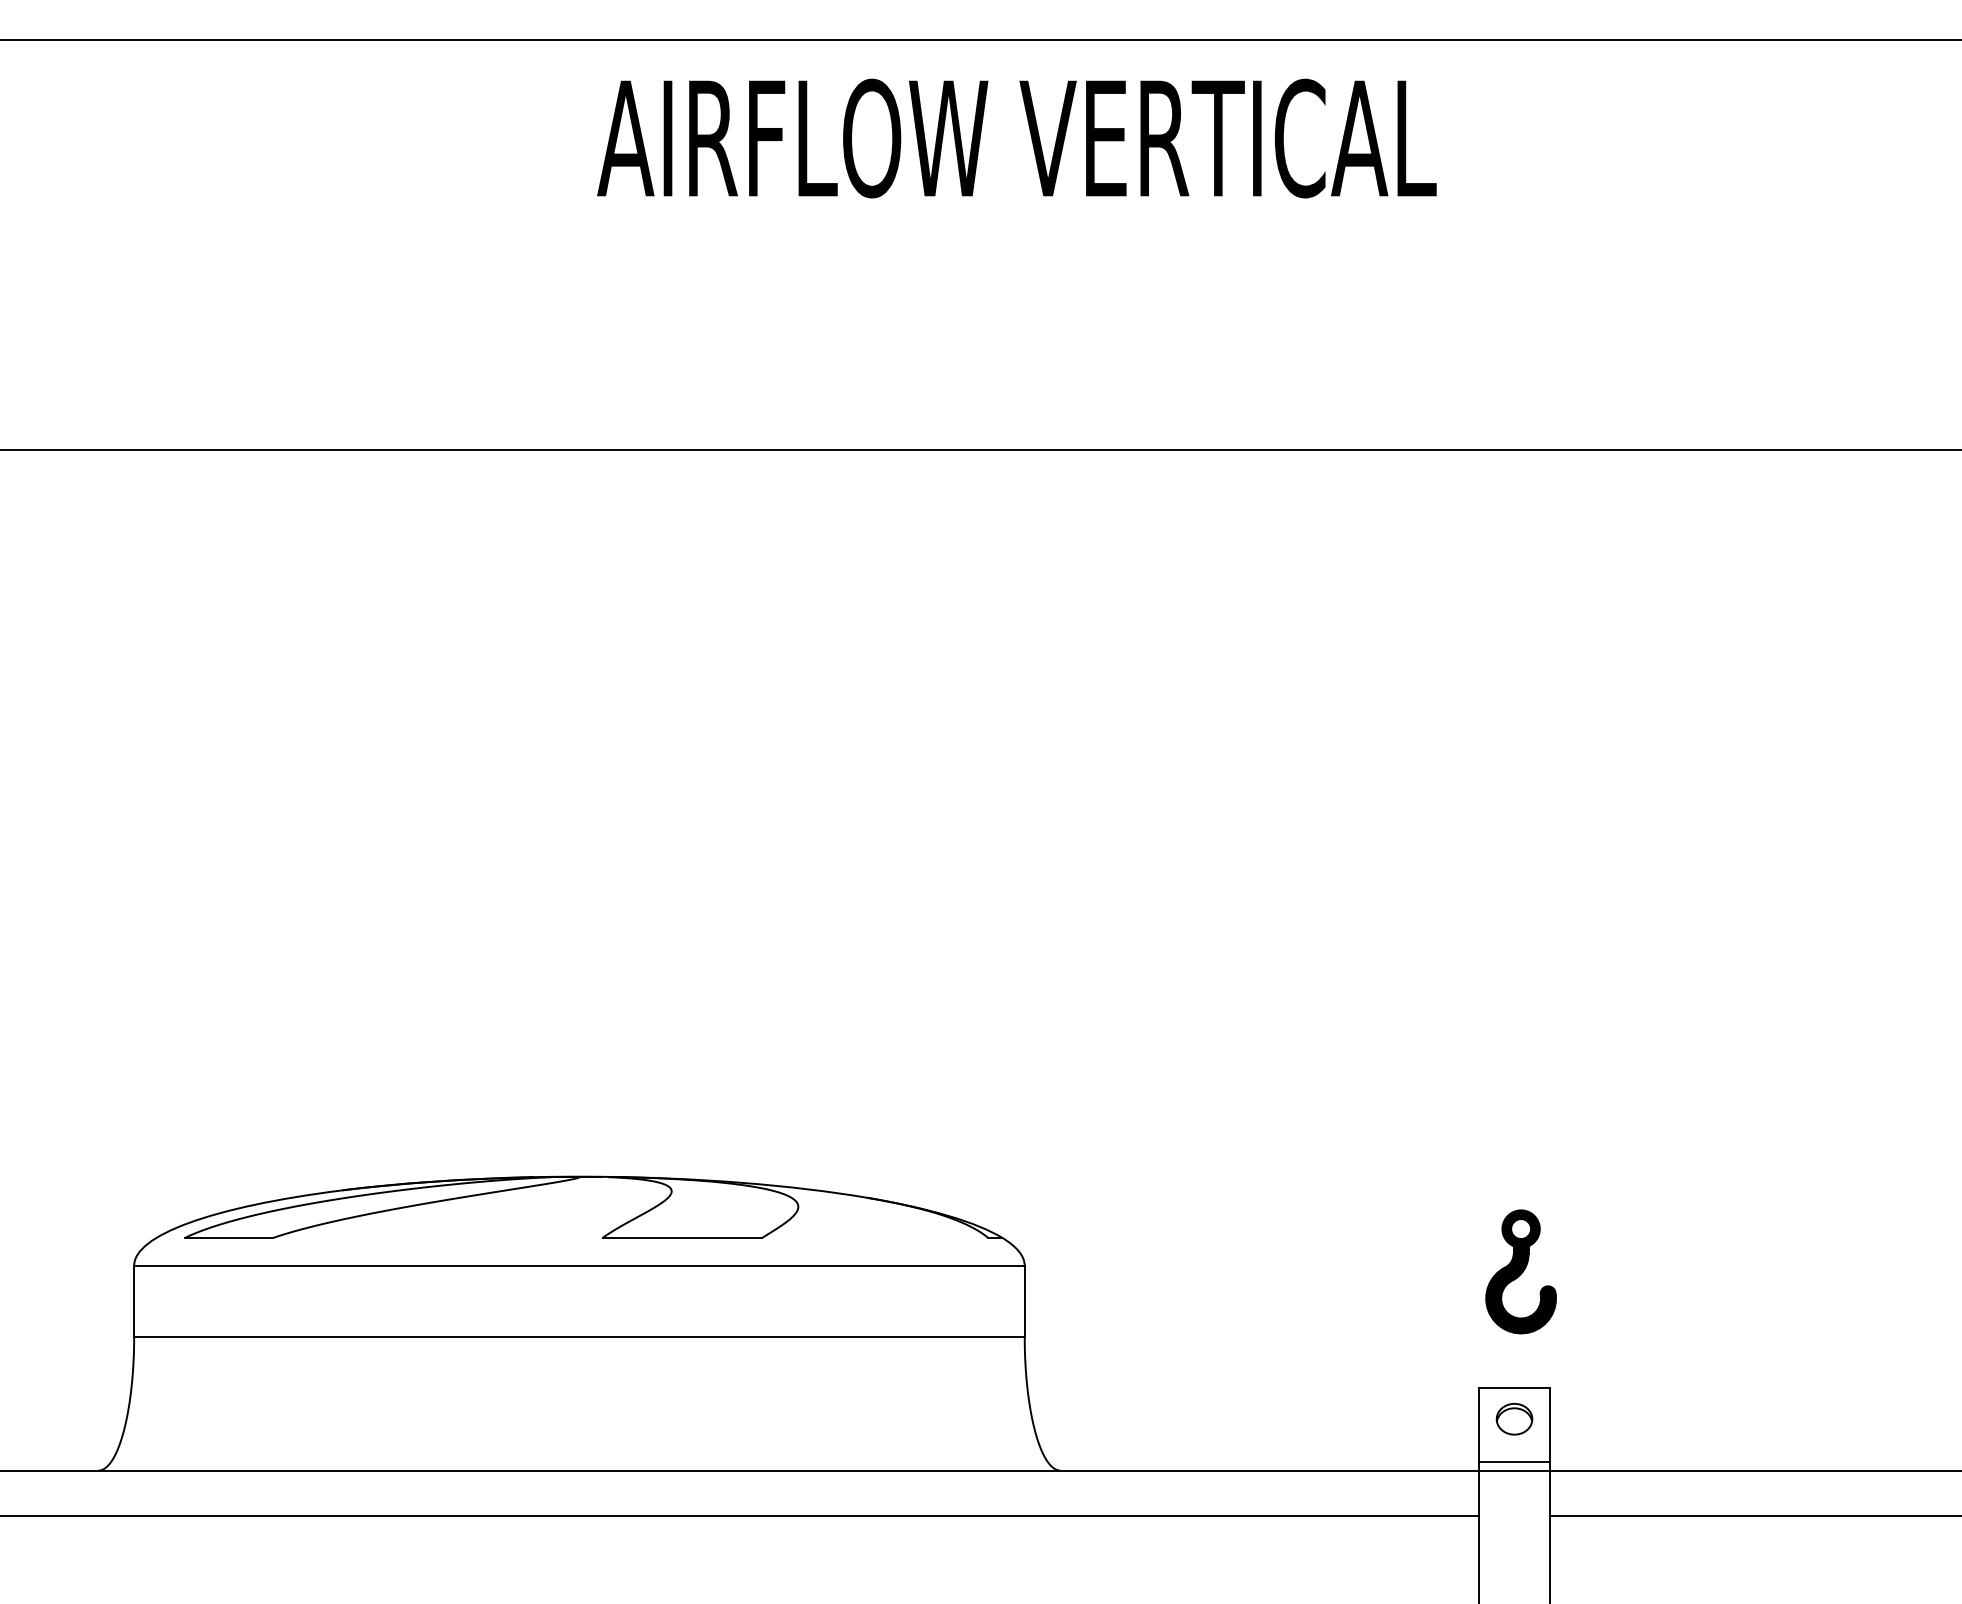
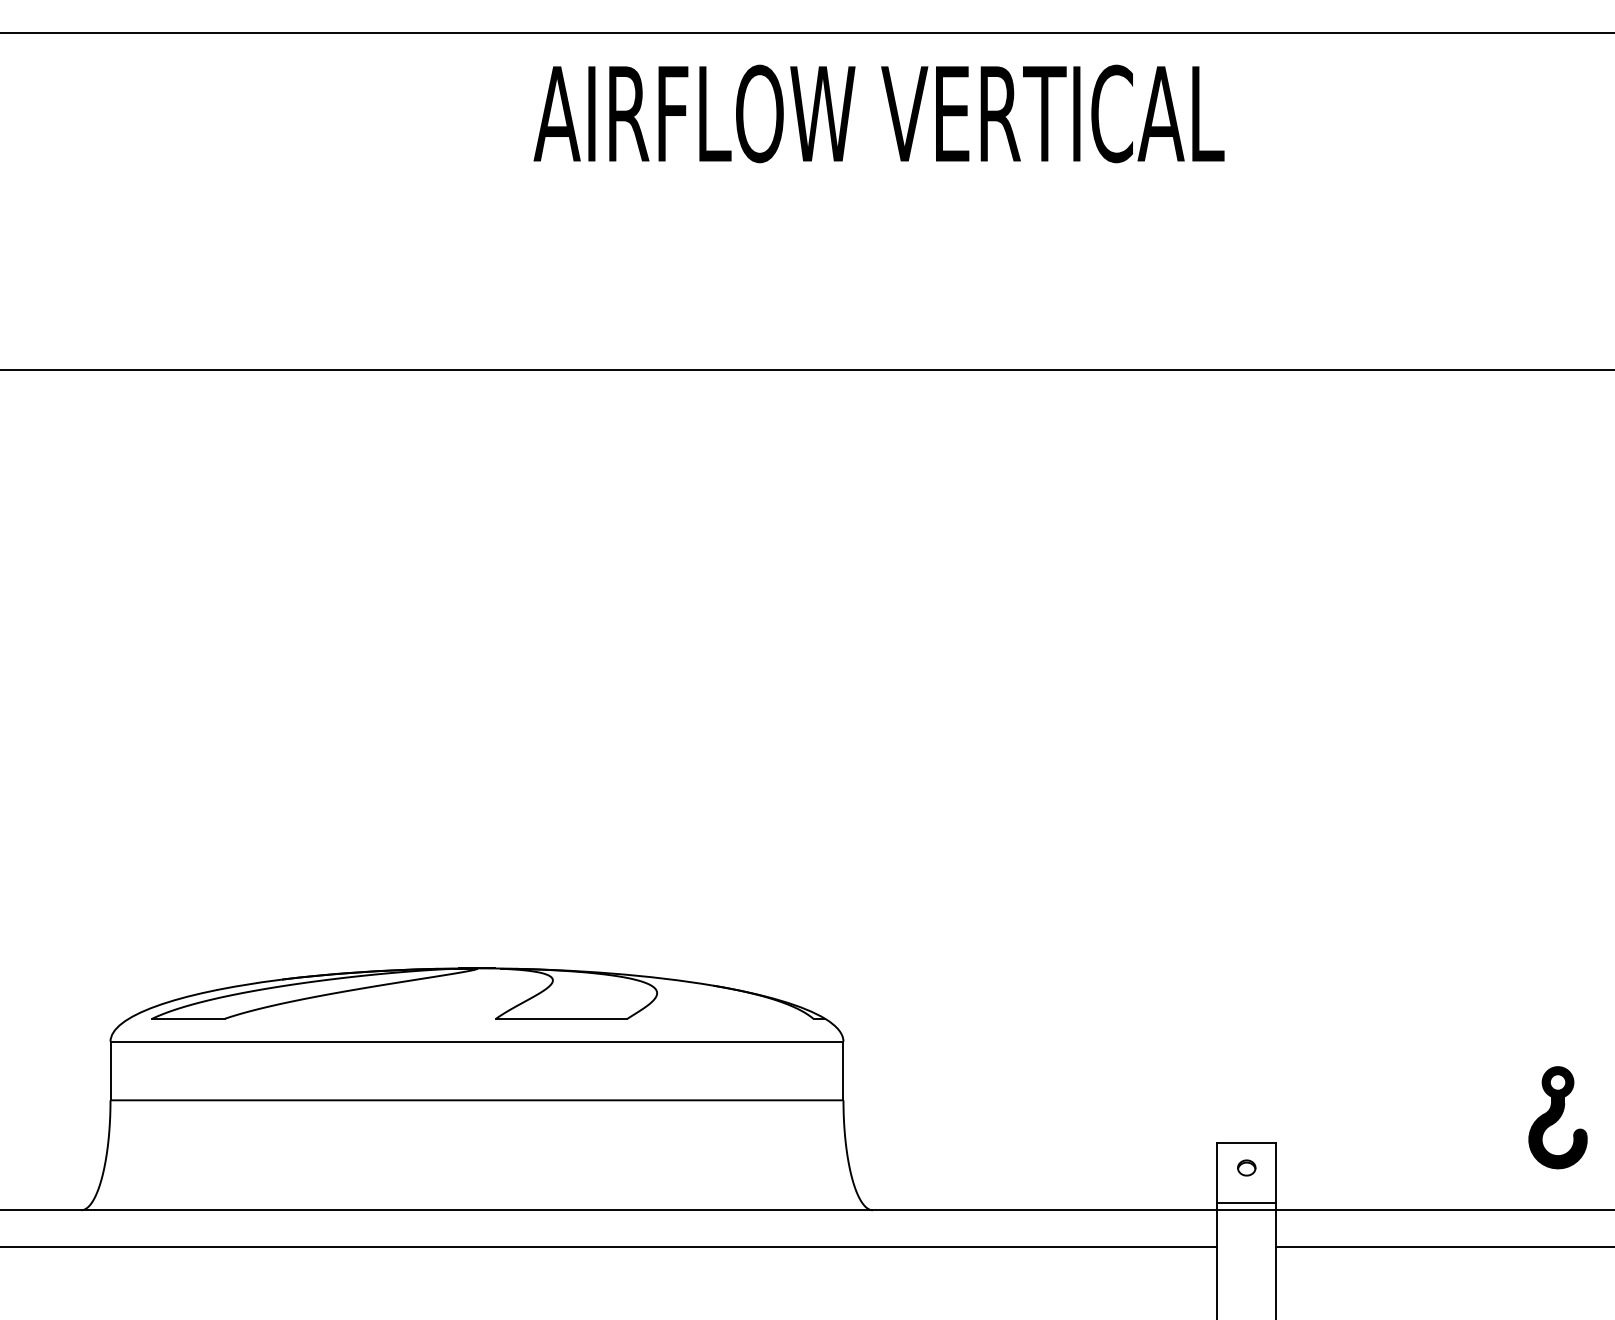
text: (1016, 138) -> (878, 113), moved
part: (1520, 1271) -> (1557, 1117), moved
part: (1514, 1418) -> (1246, 1167), size x0.6

